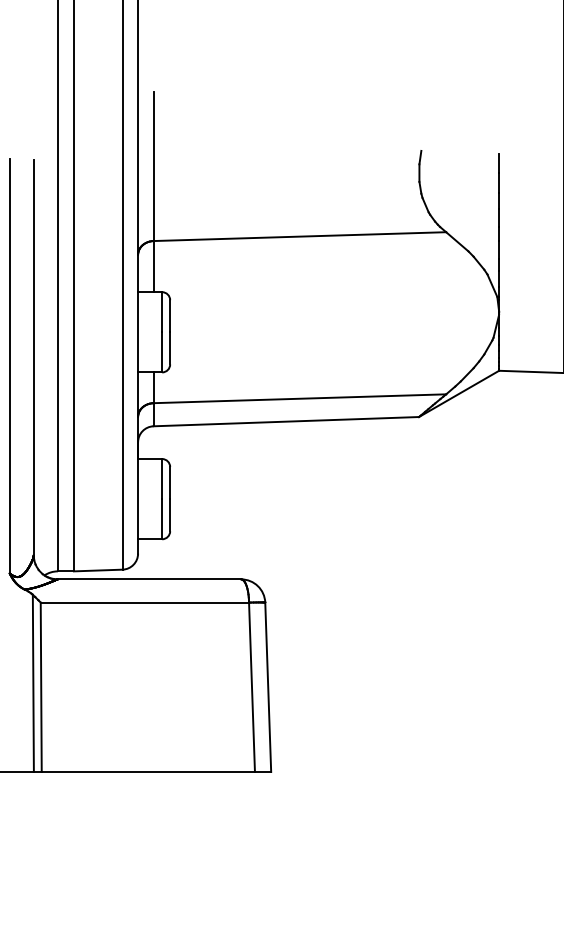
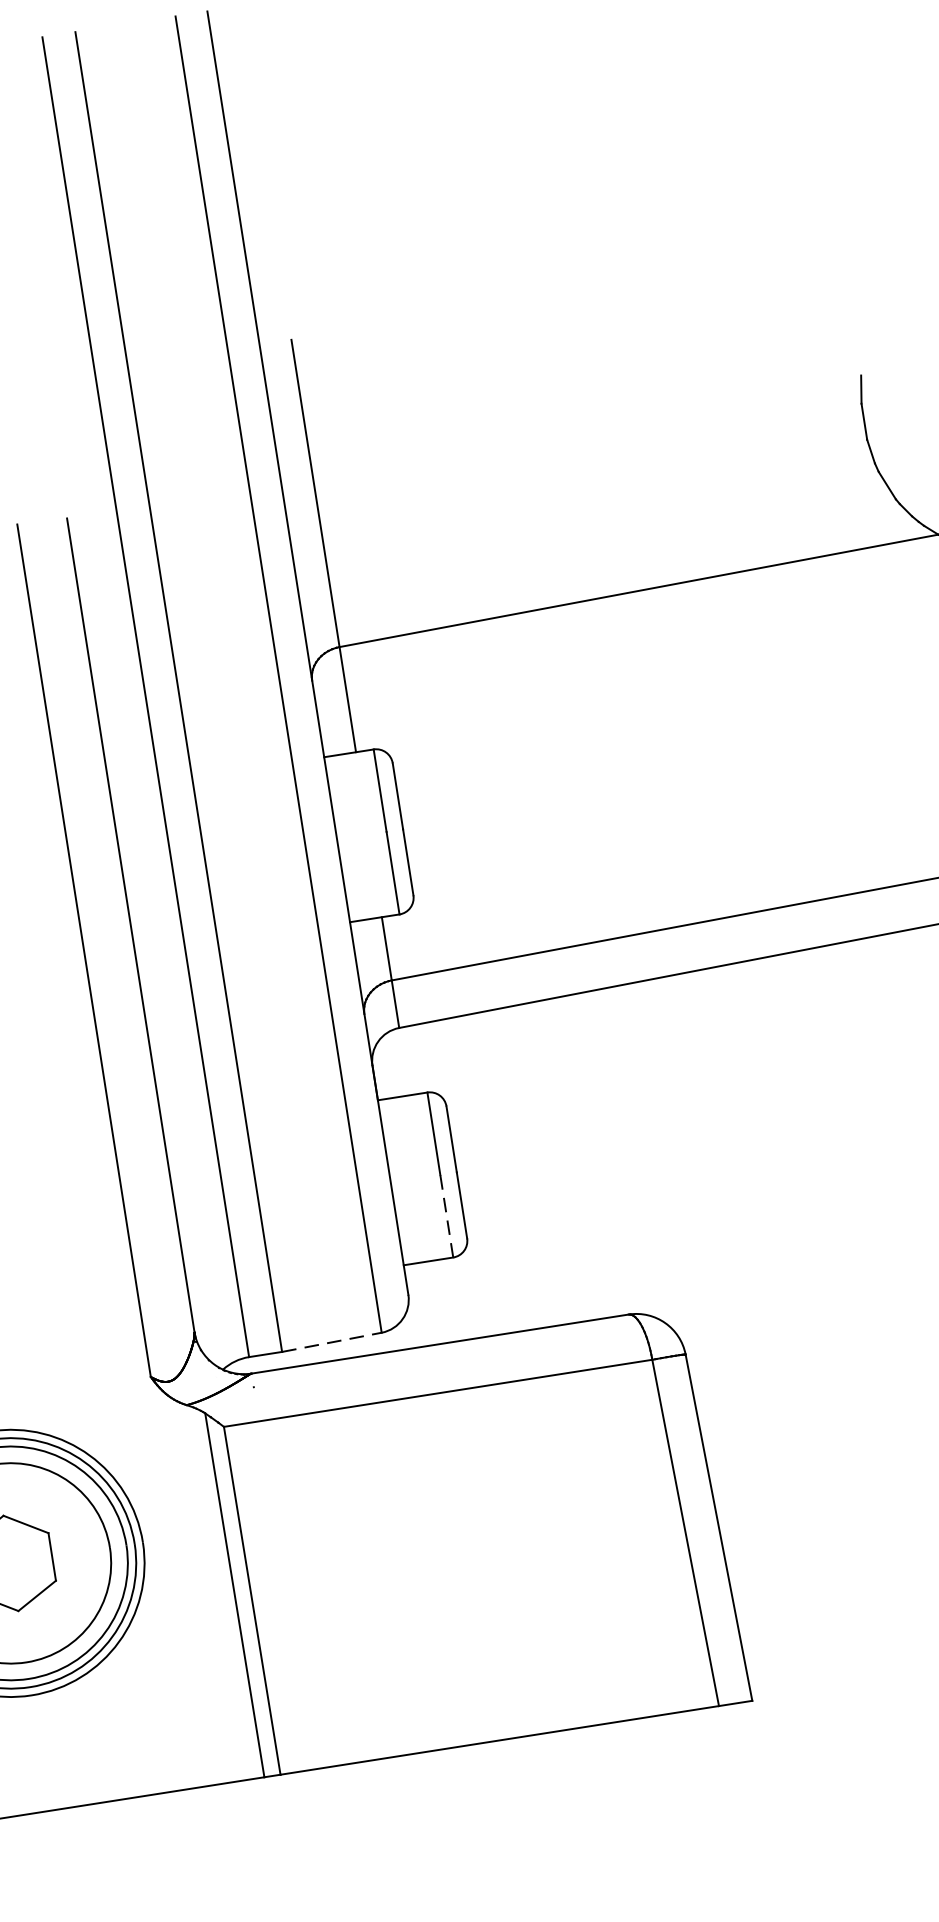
line: (162, 518) -> (447, 1214), solid -> dashed
line: (98, 570) -> (332, 1342), solid -> dashed

